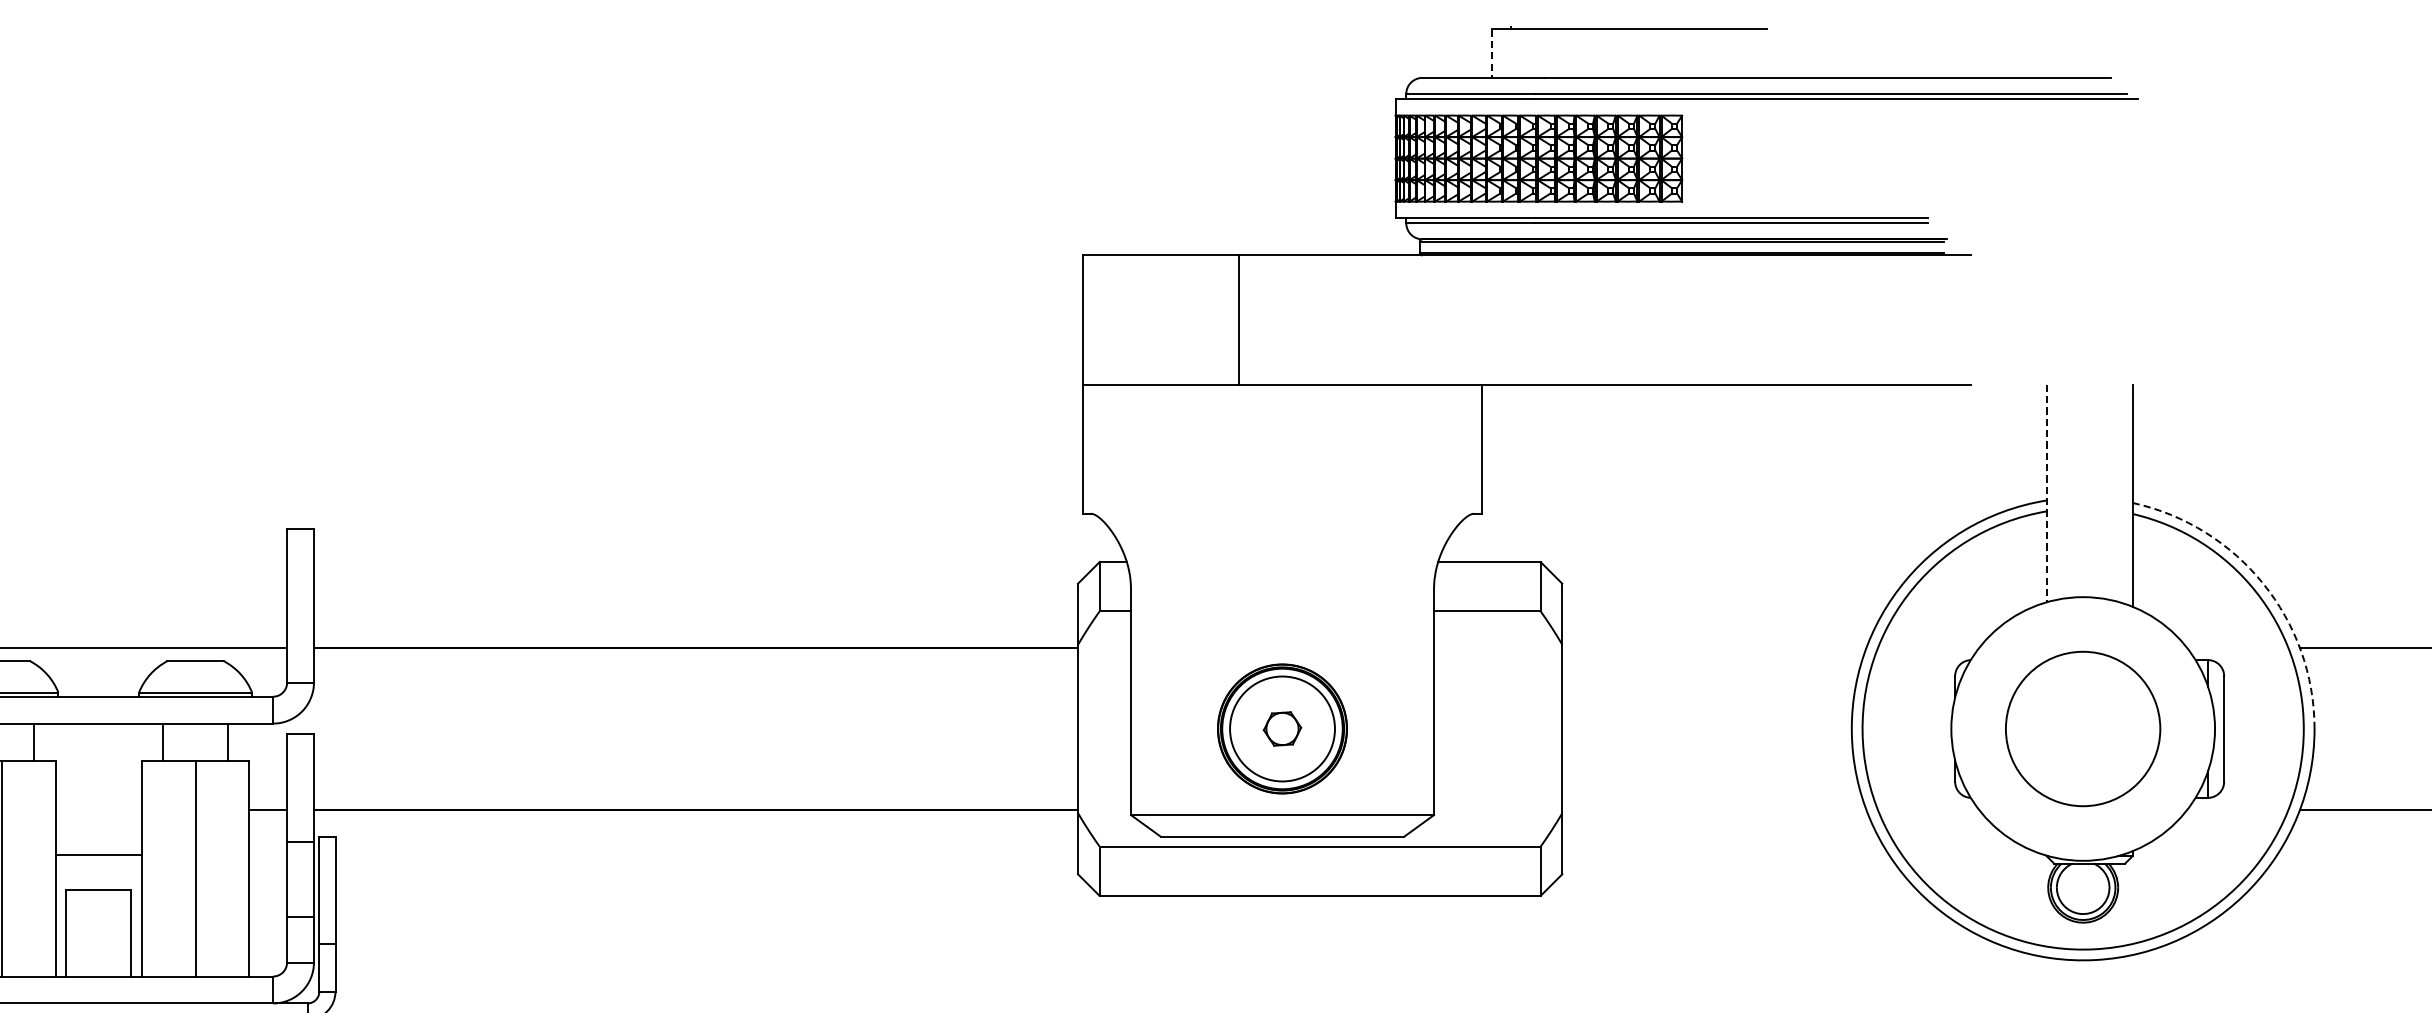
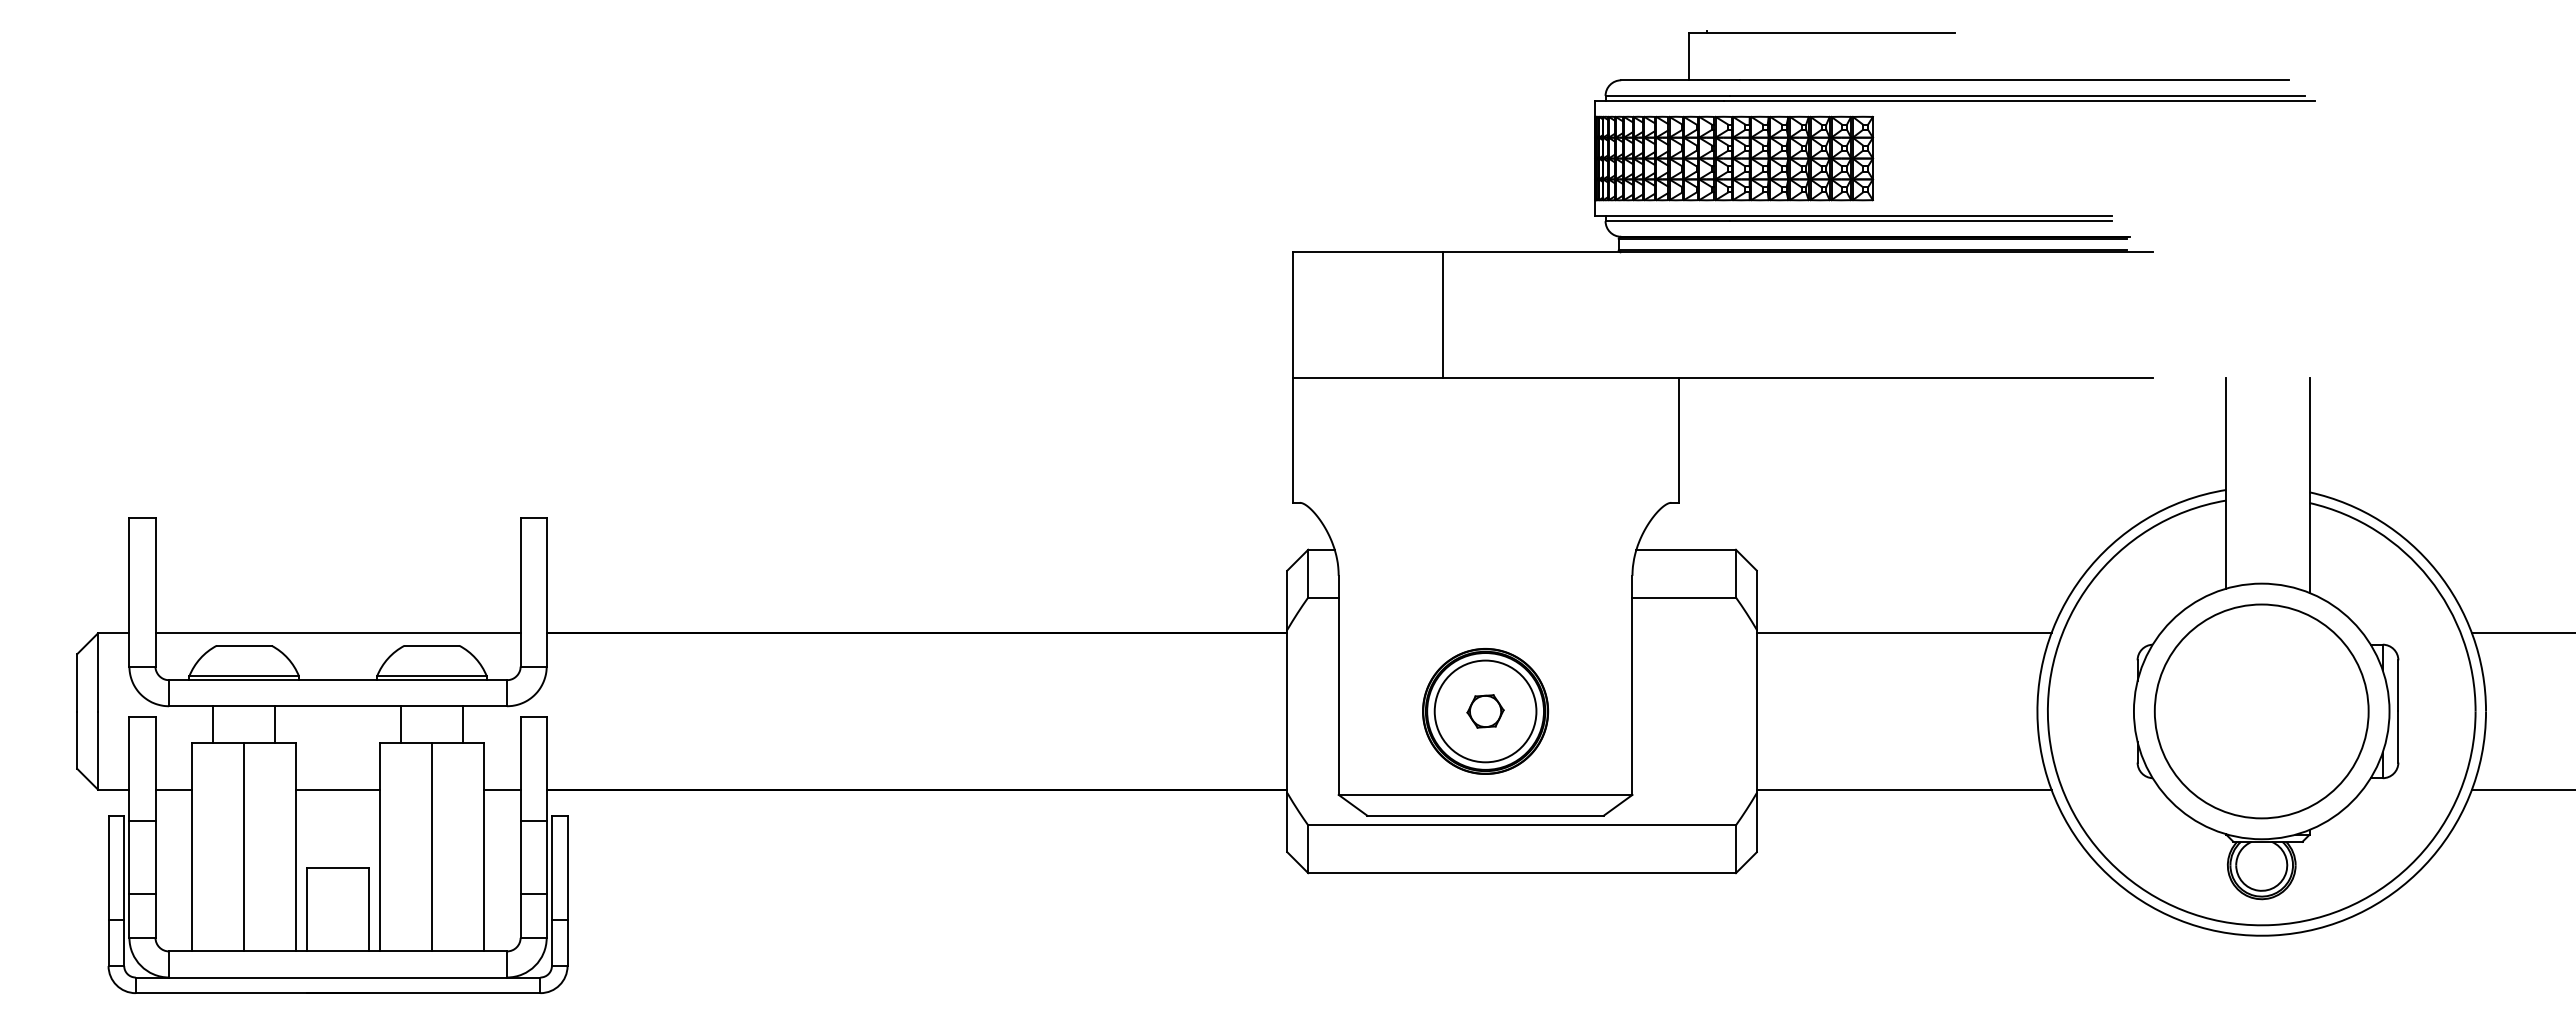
line: (1492, 54) -> (1689, 57), dashed -> solid
line: (2046, 493) -> (2226, 483), dashed -> solid
arc: (2263, 583) -> (2436, 570), dashed -> solid
line: (1713, 648) -> (1903, 633), added
circle: (2082, 729) -> (2261, 711), size x1.43
line: (1713, 809) -> (1903, 789), added
line: (98, 854) -> (337, 789), moved

